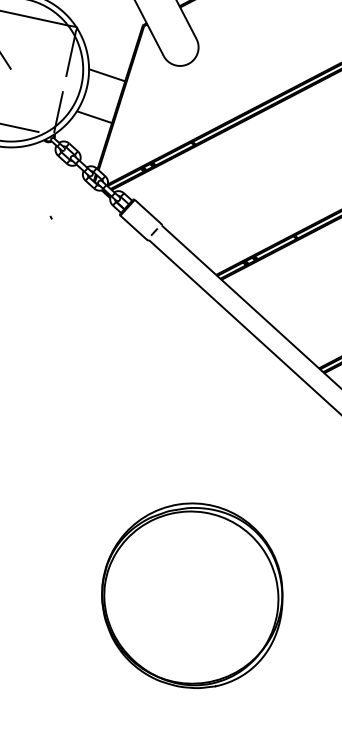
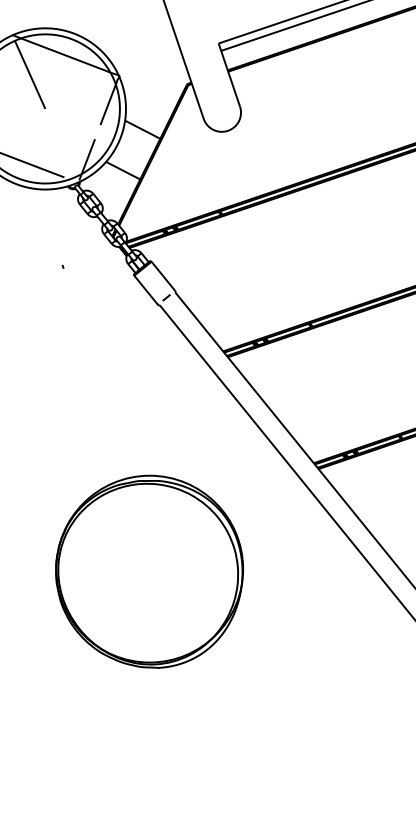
part: (192, 595) -> (149, 571), moved

